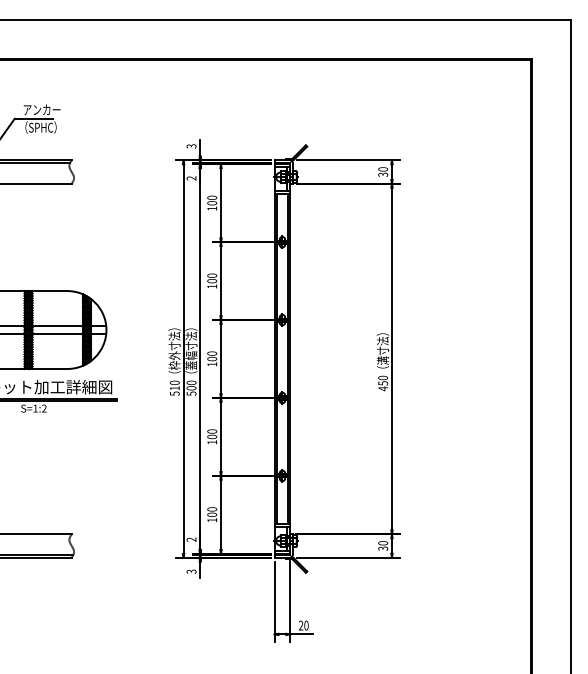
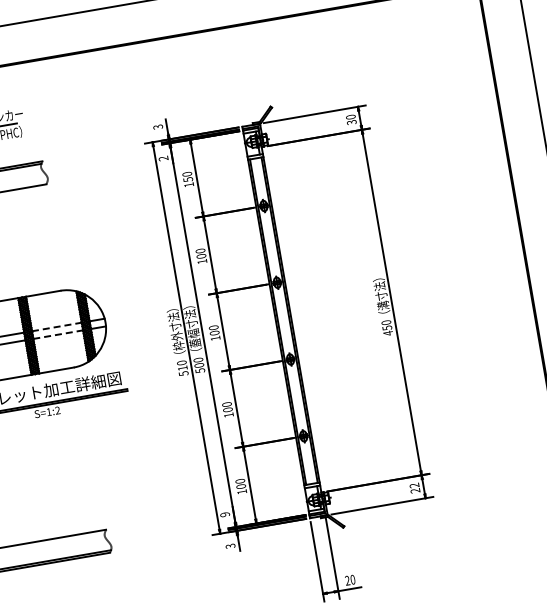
text: (211, 203) -> (187, 179), 100 -> 150
line: (58, 326) -> (57, 327), solid -> dashed
line: (58, 333) -> (58, 334), solid -> dashed
text: (191, 539) -> (224, 514), 2 -> 9
text: (383, 545) -> (415, 487), 30 -> 22

